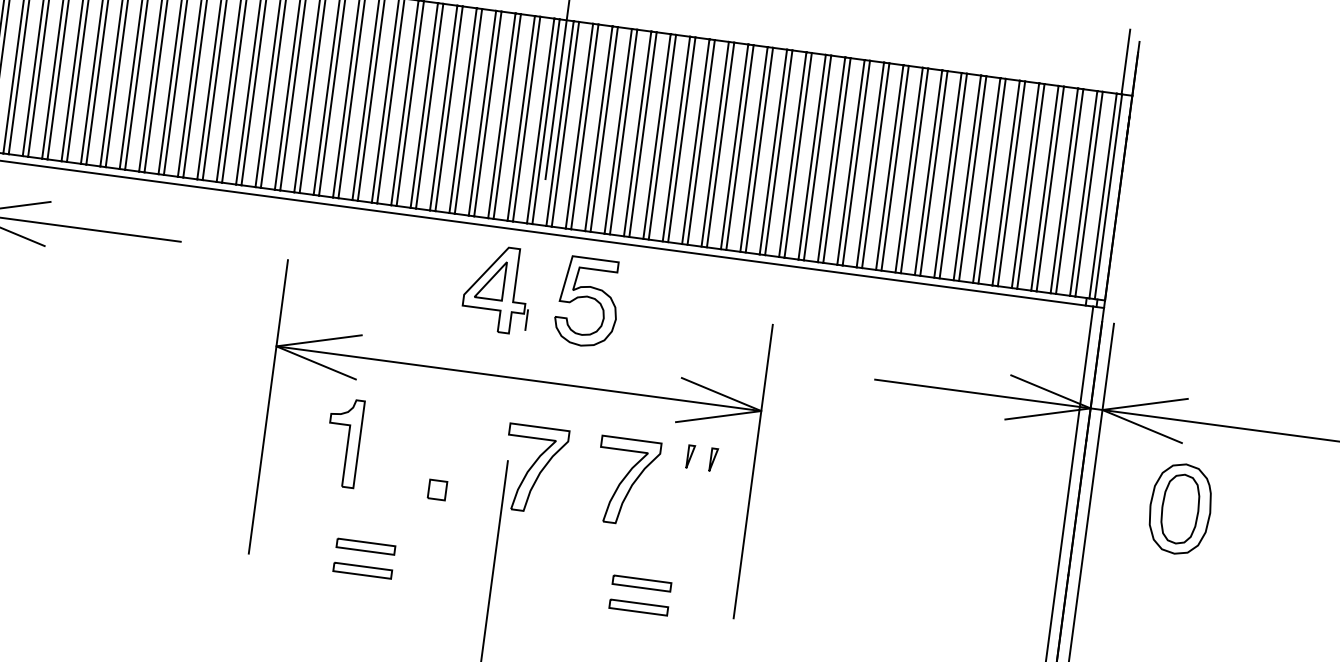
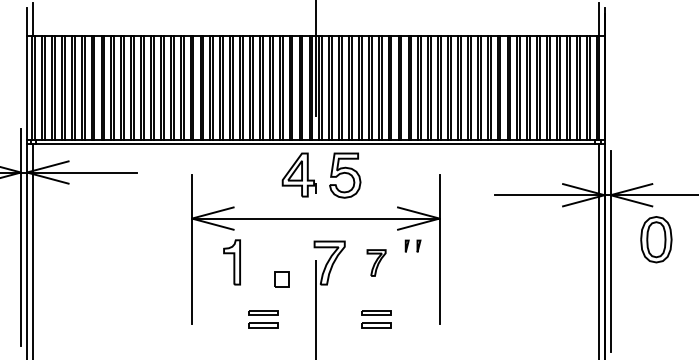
part: (626, 480) -> (376, 262), size x0.6
part: (437, 489) -> (282, 279), size x1.6
part: (364, 559) -> (263, 319), moved
part: (640, 596) -> (376, 319), moved

